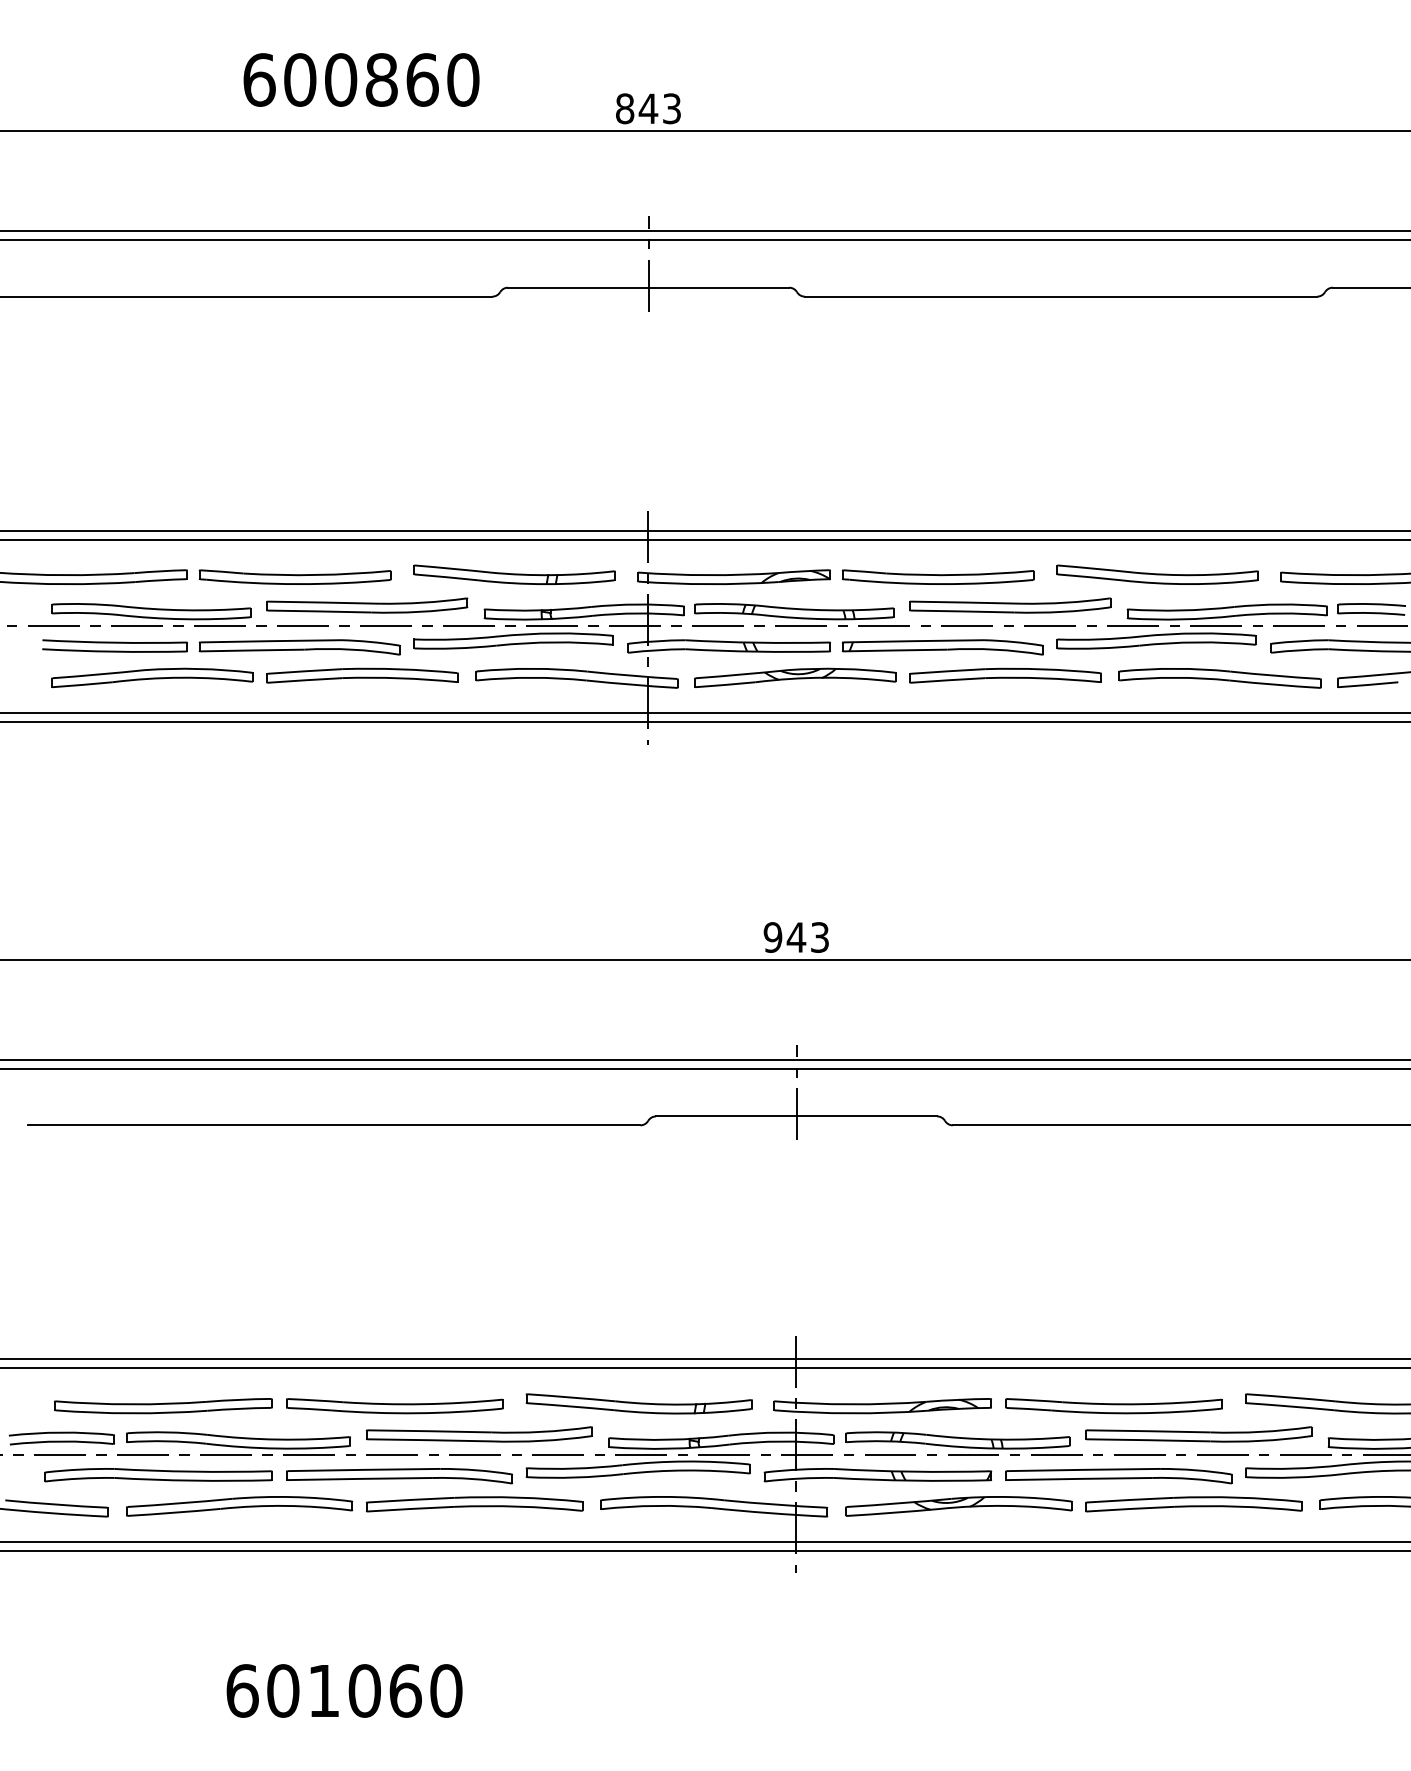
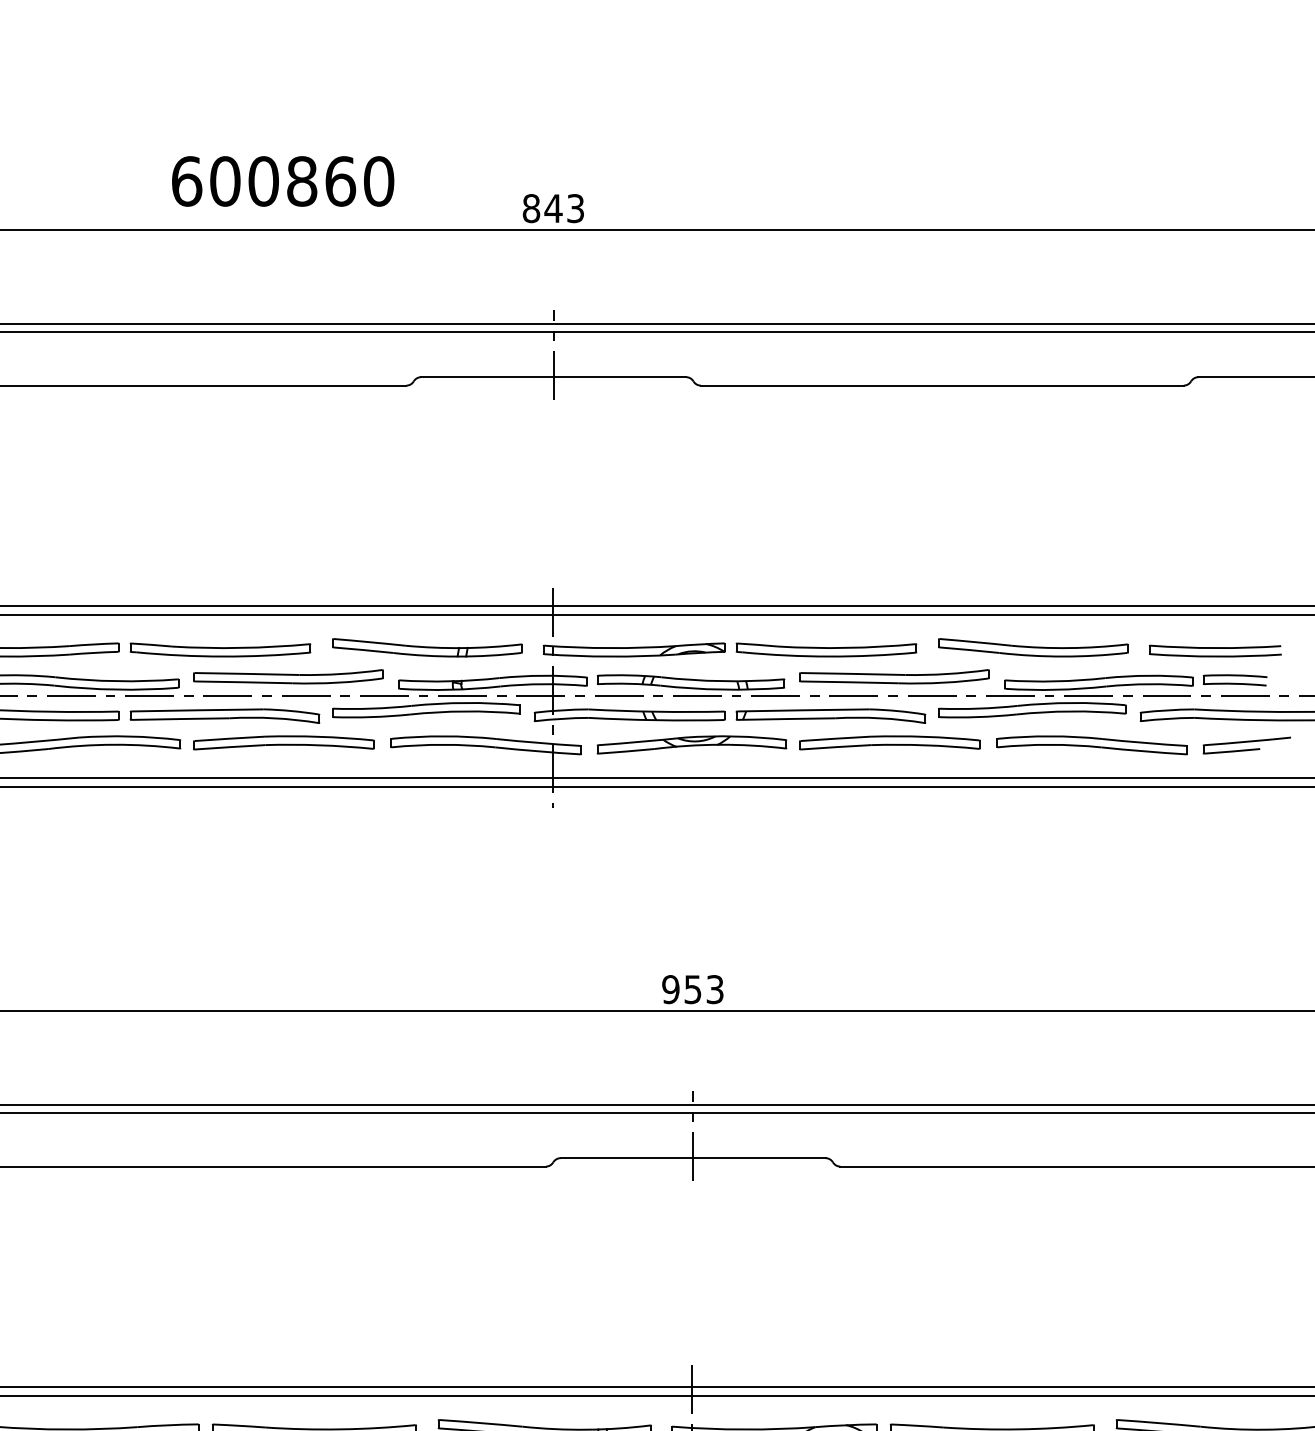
text: (796, 937) -> (693, 989), 943 -> 953

